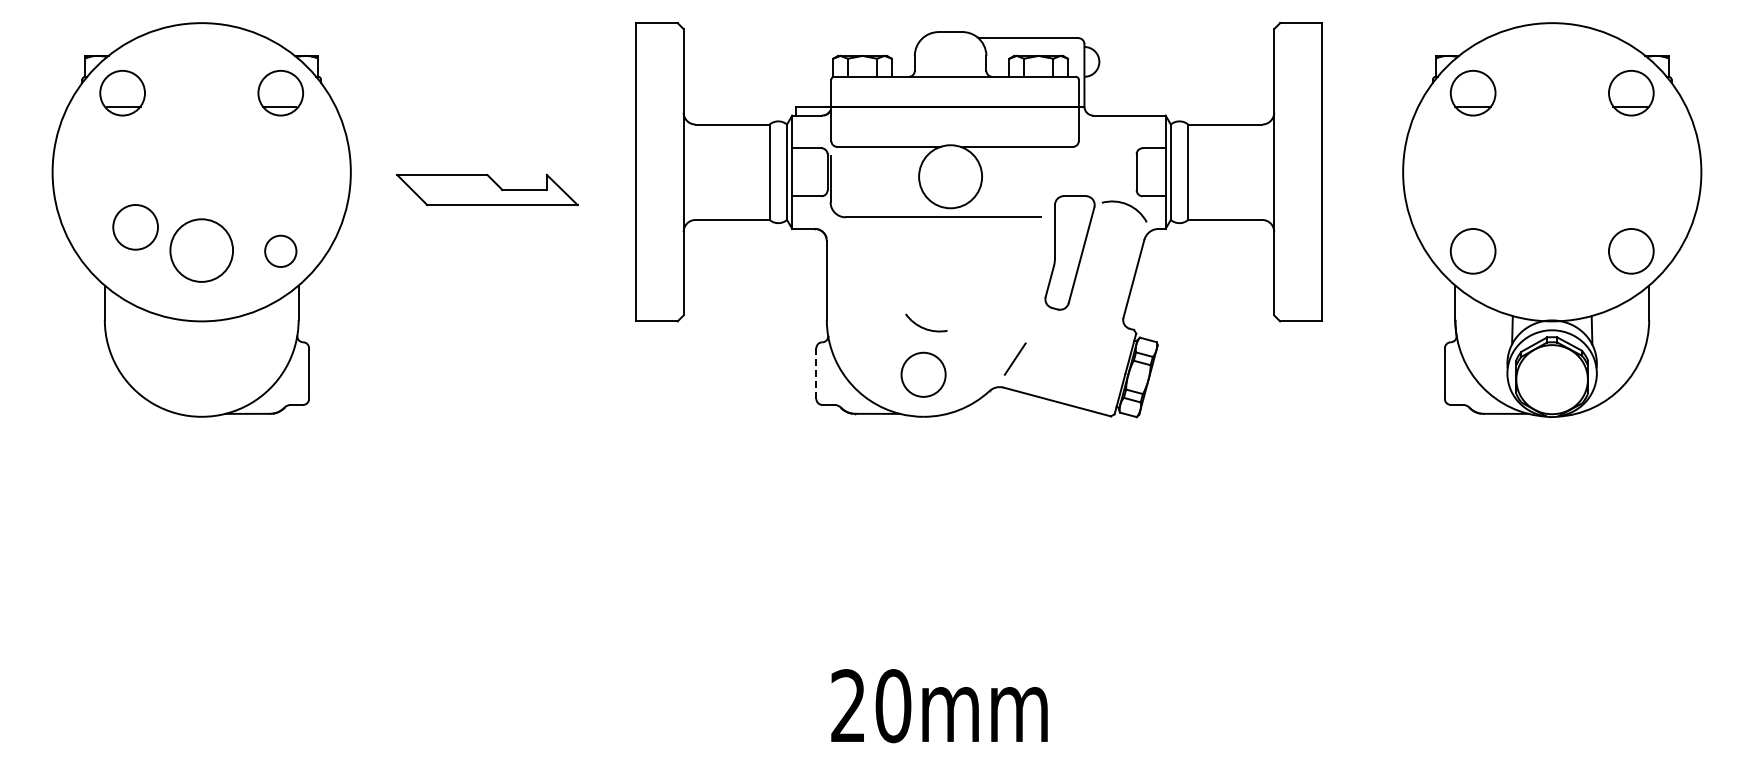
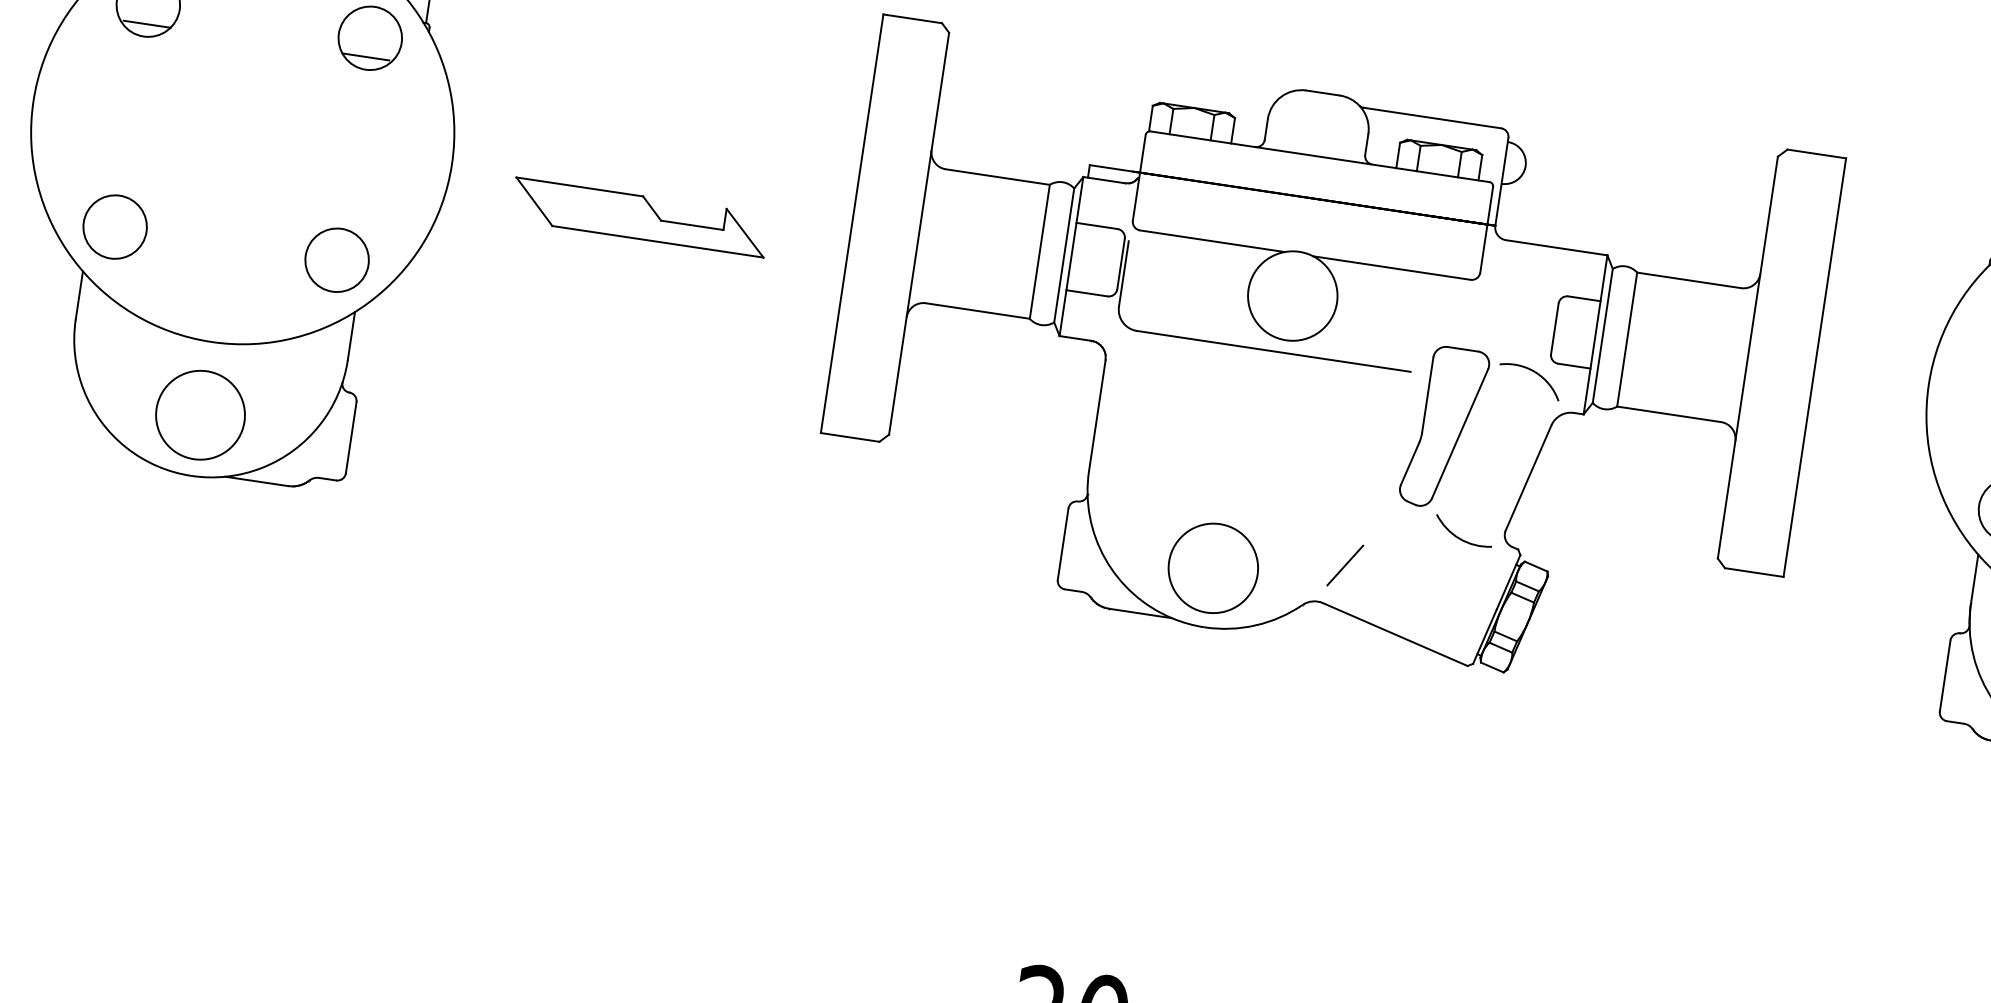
circle: (135, 227) -> (114, 227), moved
circle: (201, 250) -> (200, 415), moved
circle: (280, 250) -> (336, 259), size x1.43
arc: (924, 327) -> (1460, 537), moved
line: (816, 374) -> (1063, 545), dashed -> solid
circle: (923, 374) -> (1213, 567), size x1.43

